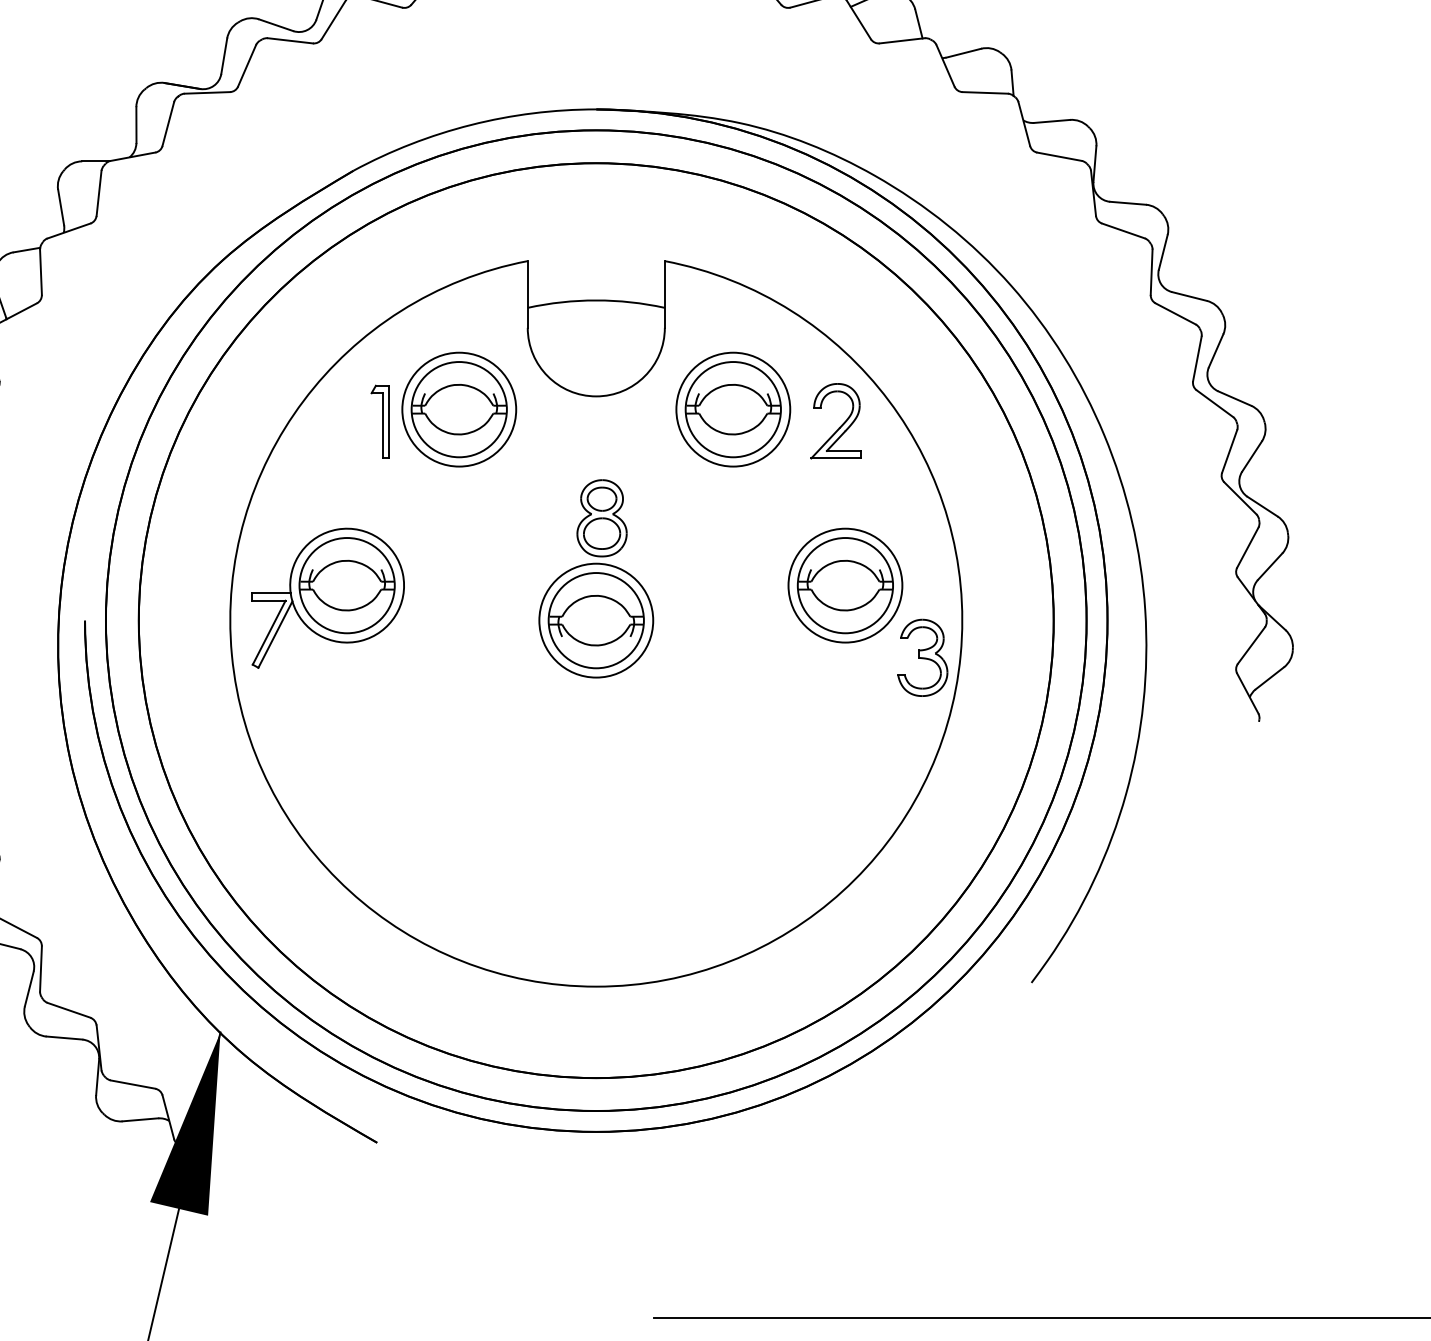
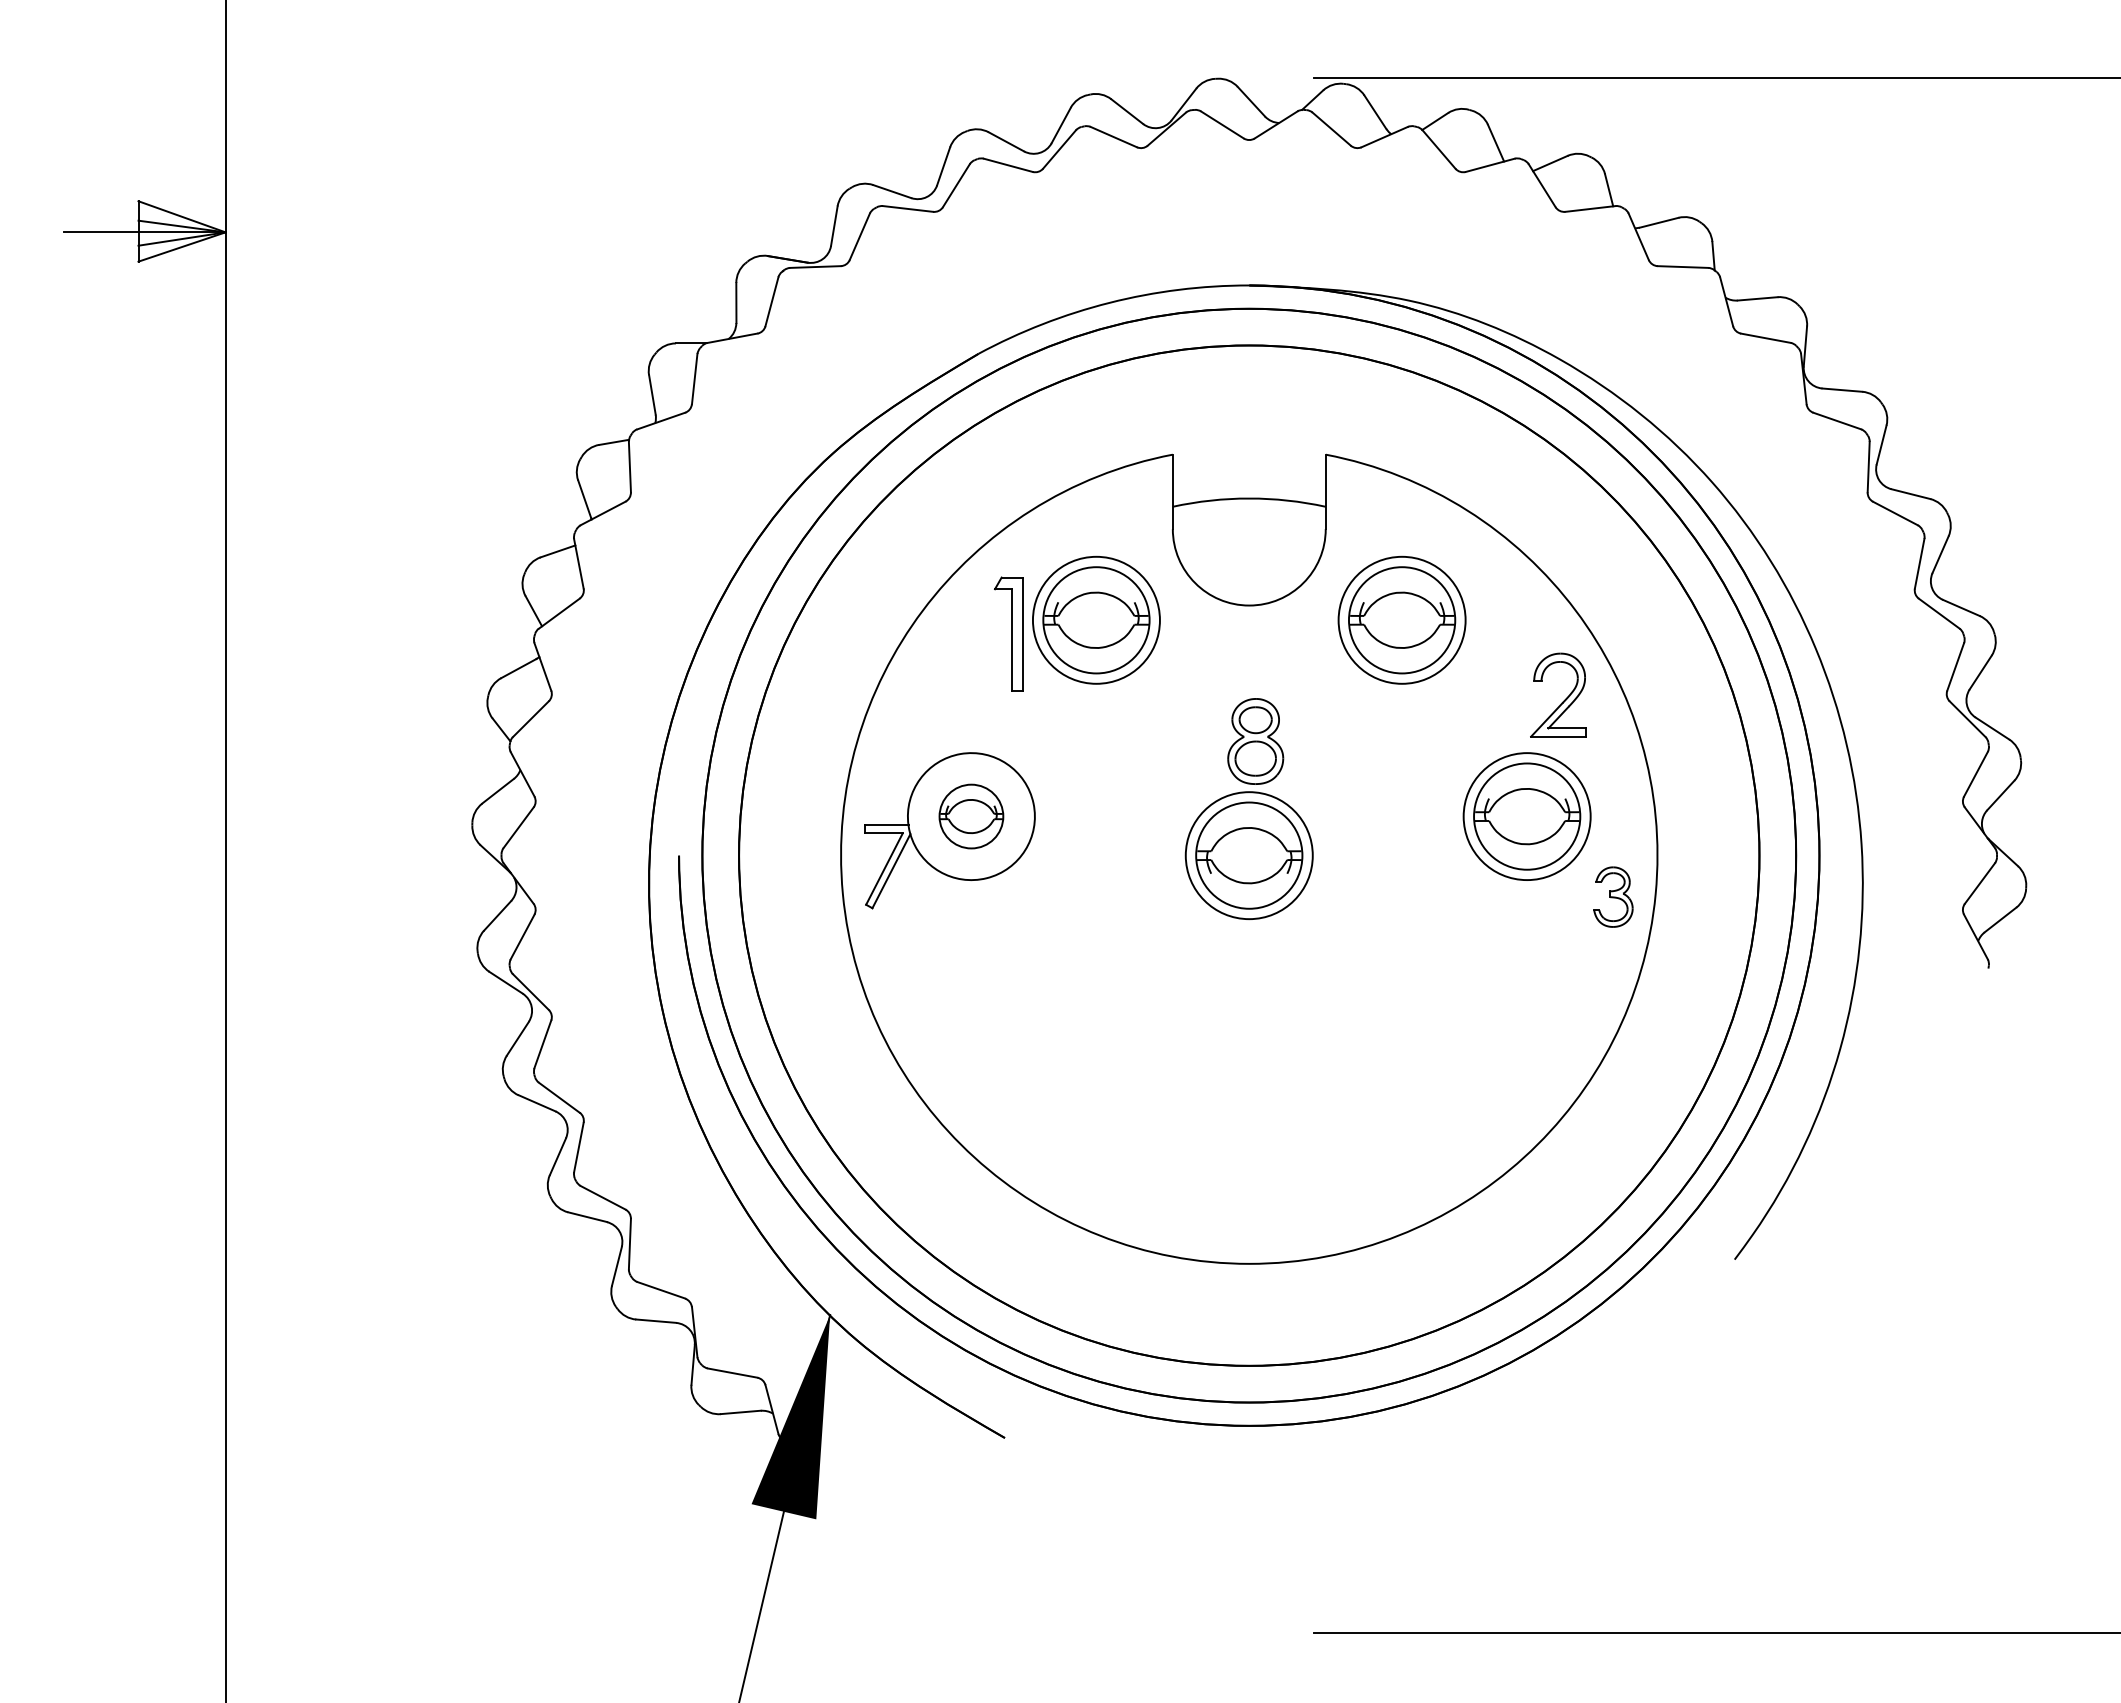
part: (379, 421) -> (1007, 633), size x1.4
part: (841, 425) -> (1564, 699), moved
part: (347, 585) -> (971, 816), size x0.6
part: (922, 657) -> (1613, 896), size x0.7

